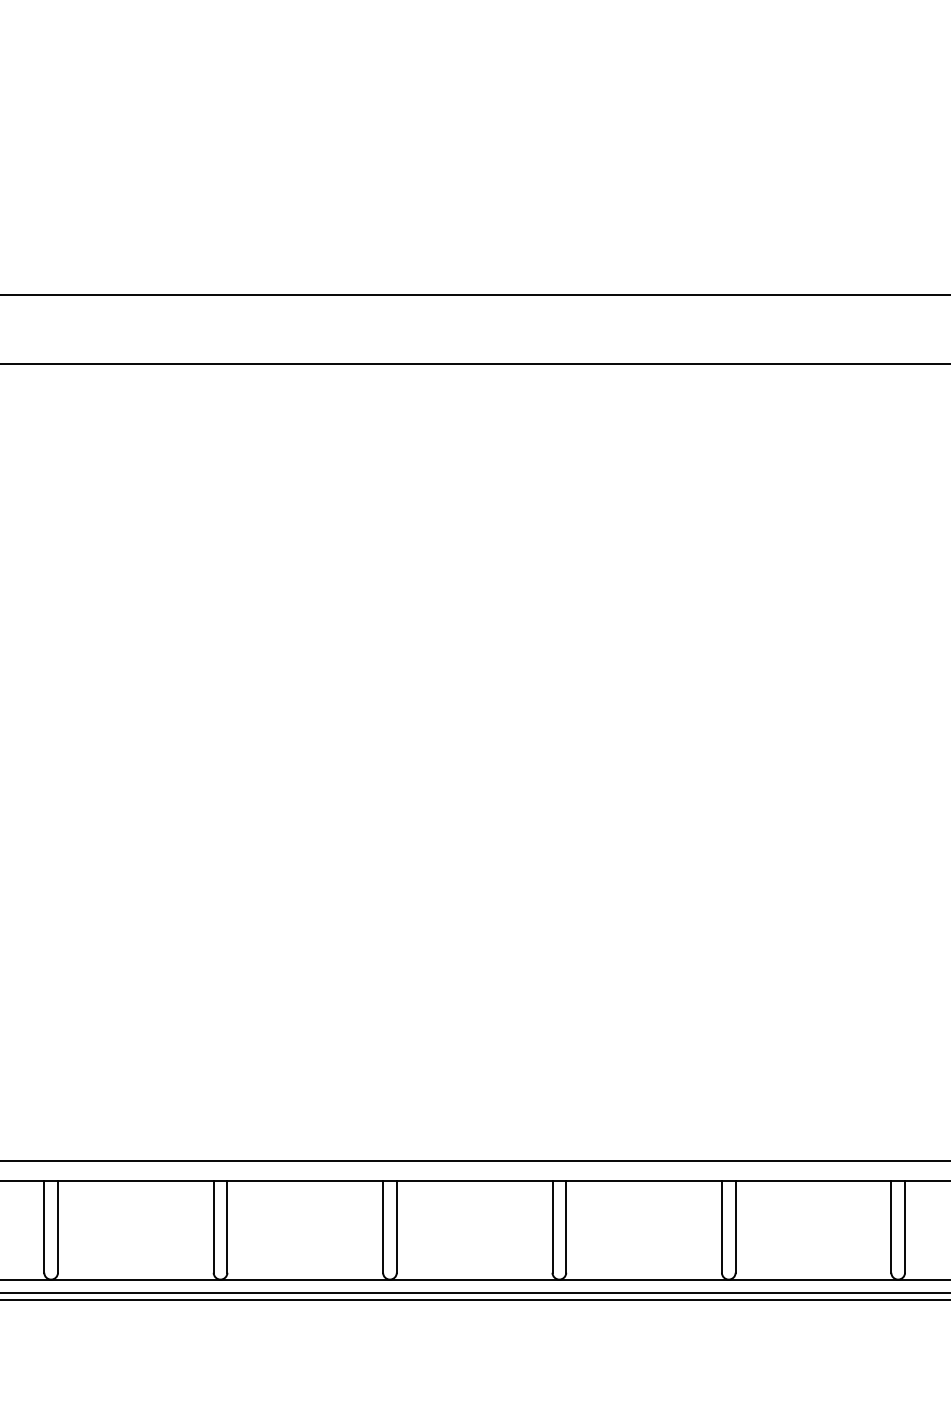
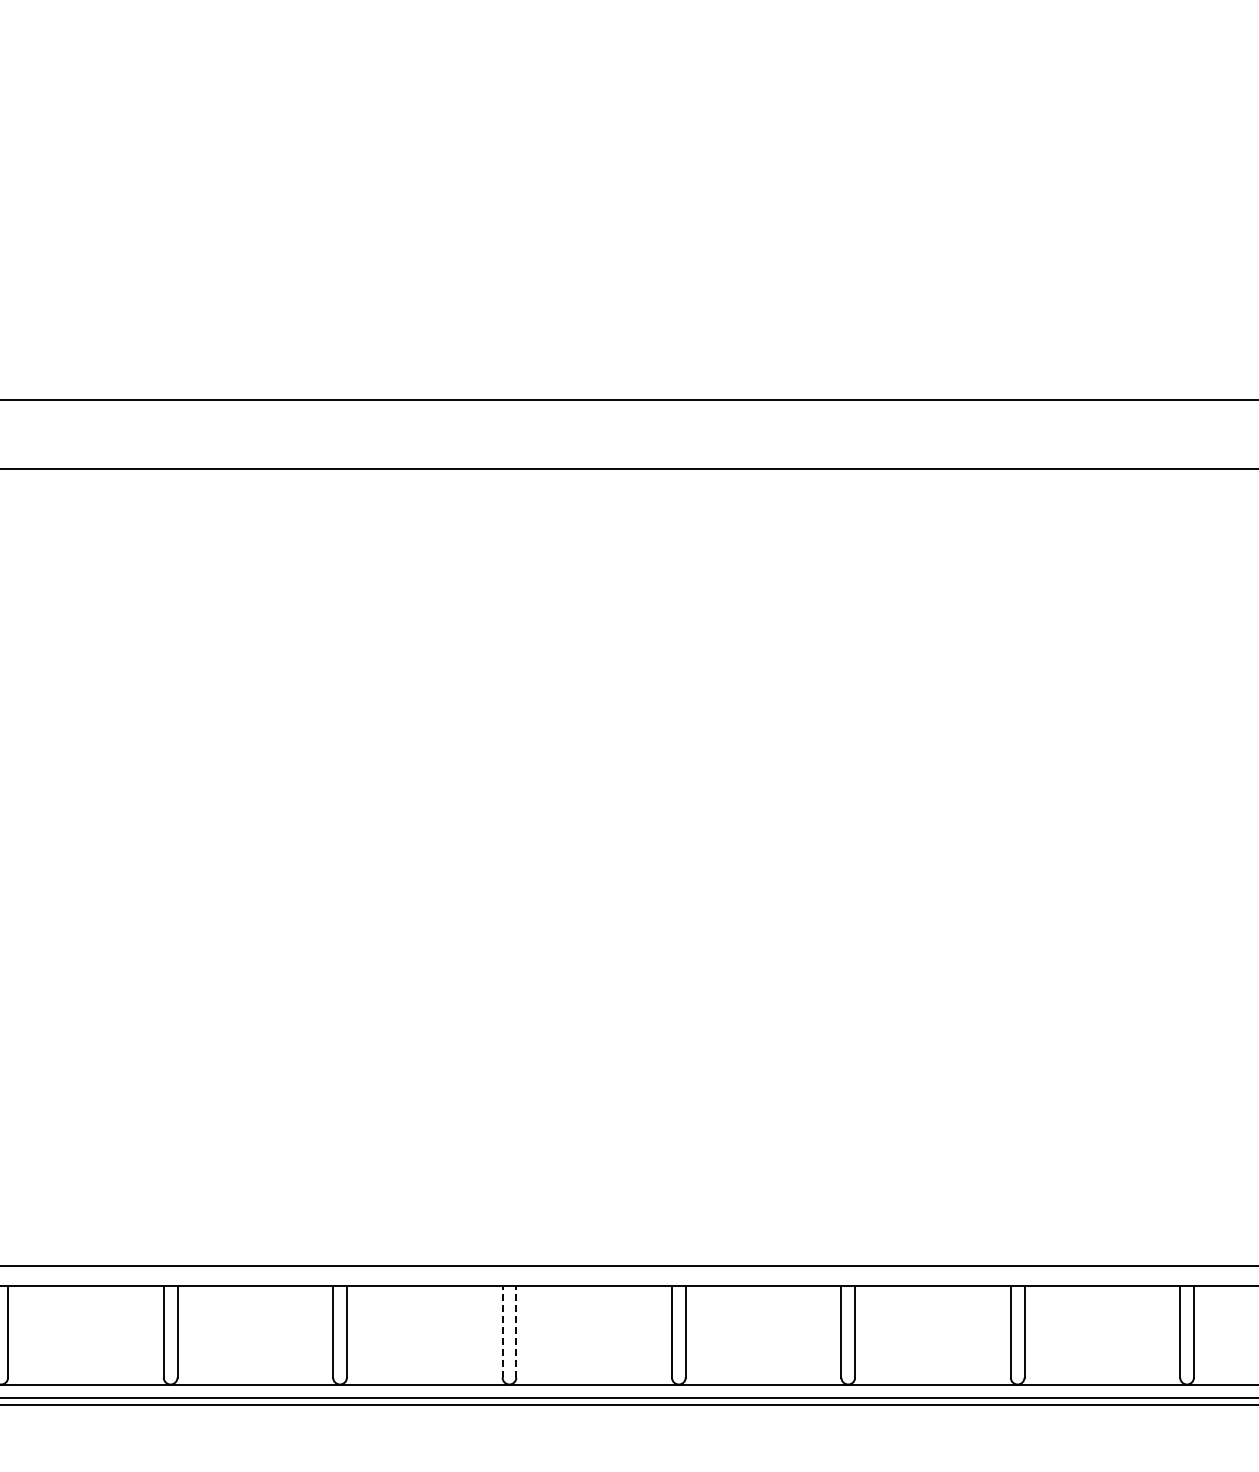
line: (552, 1226) -> (502, 1331), solid -> dashed
line: (566, 1226) -> (516, 1331), solid -> dashed

